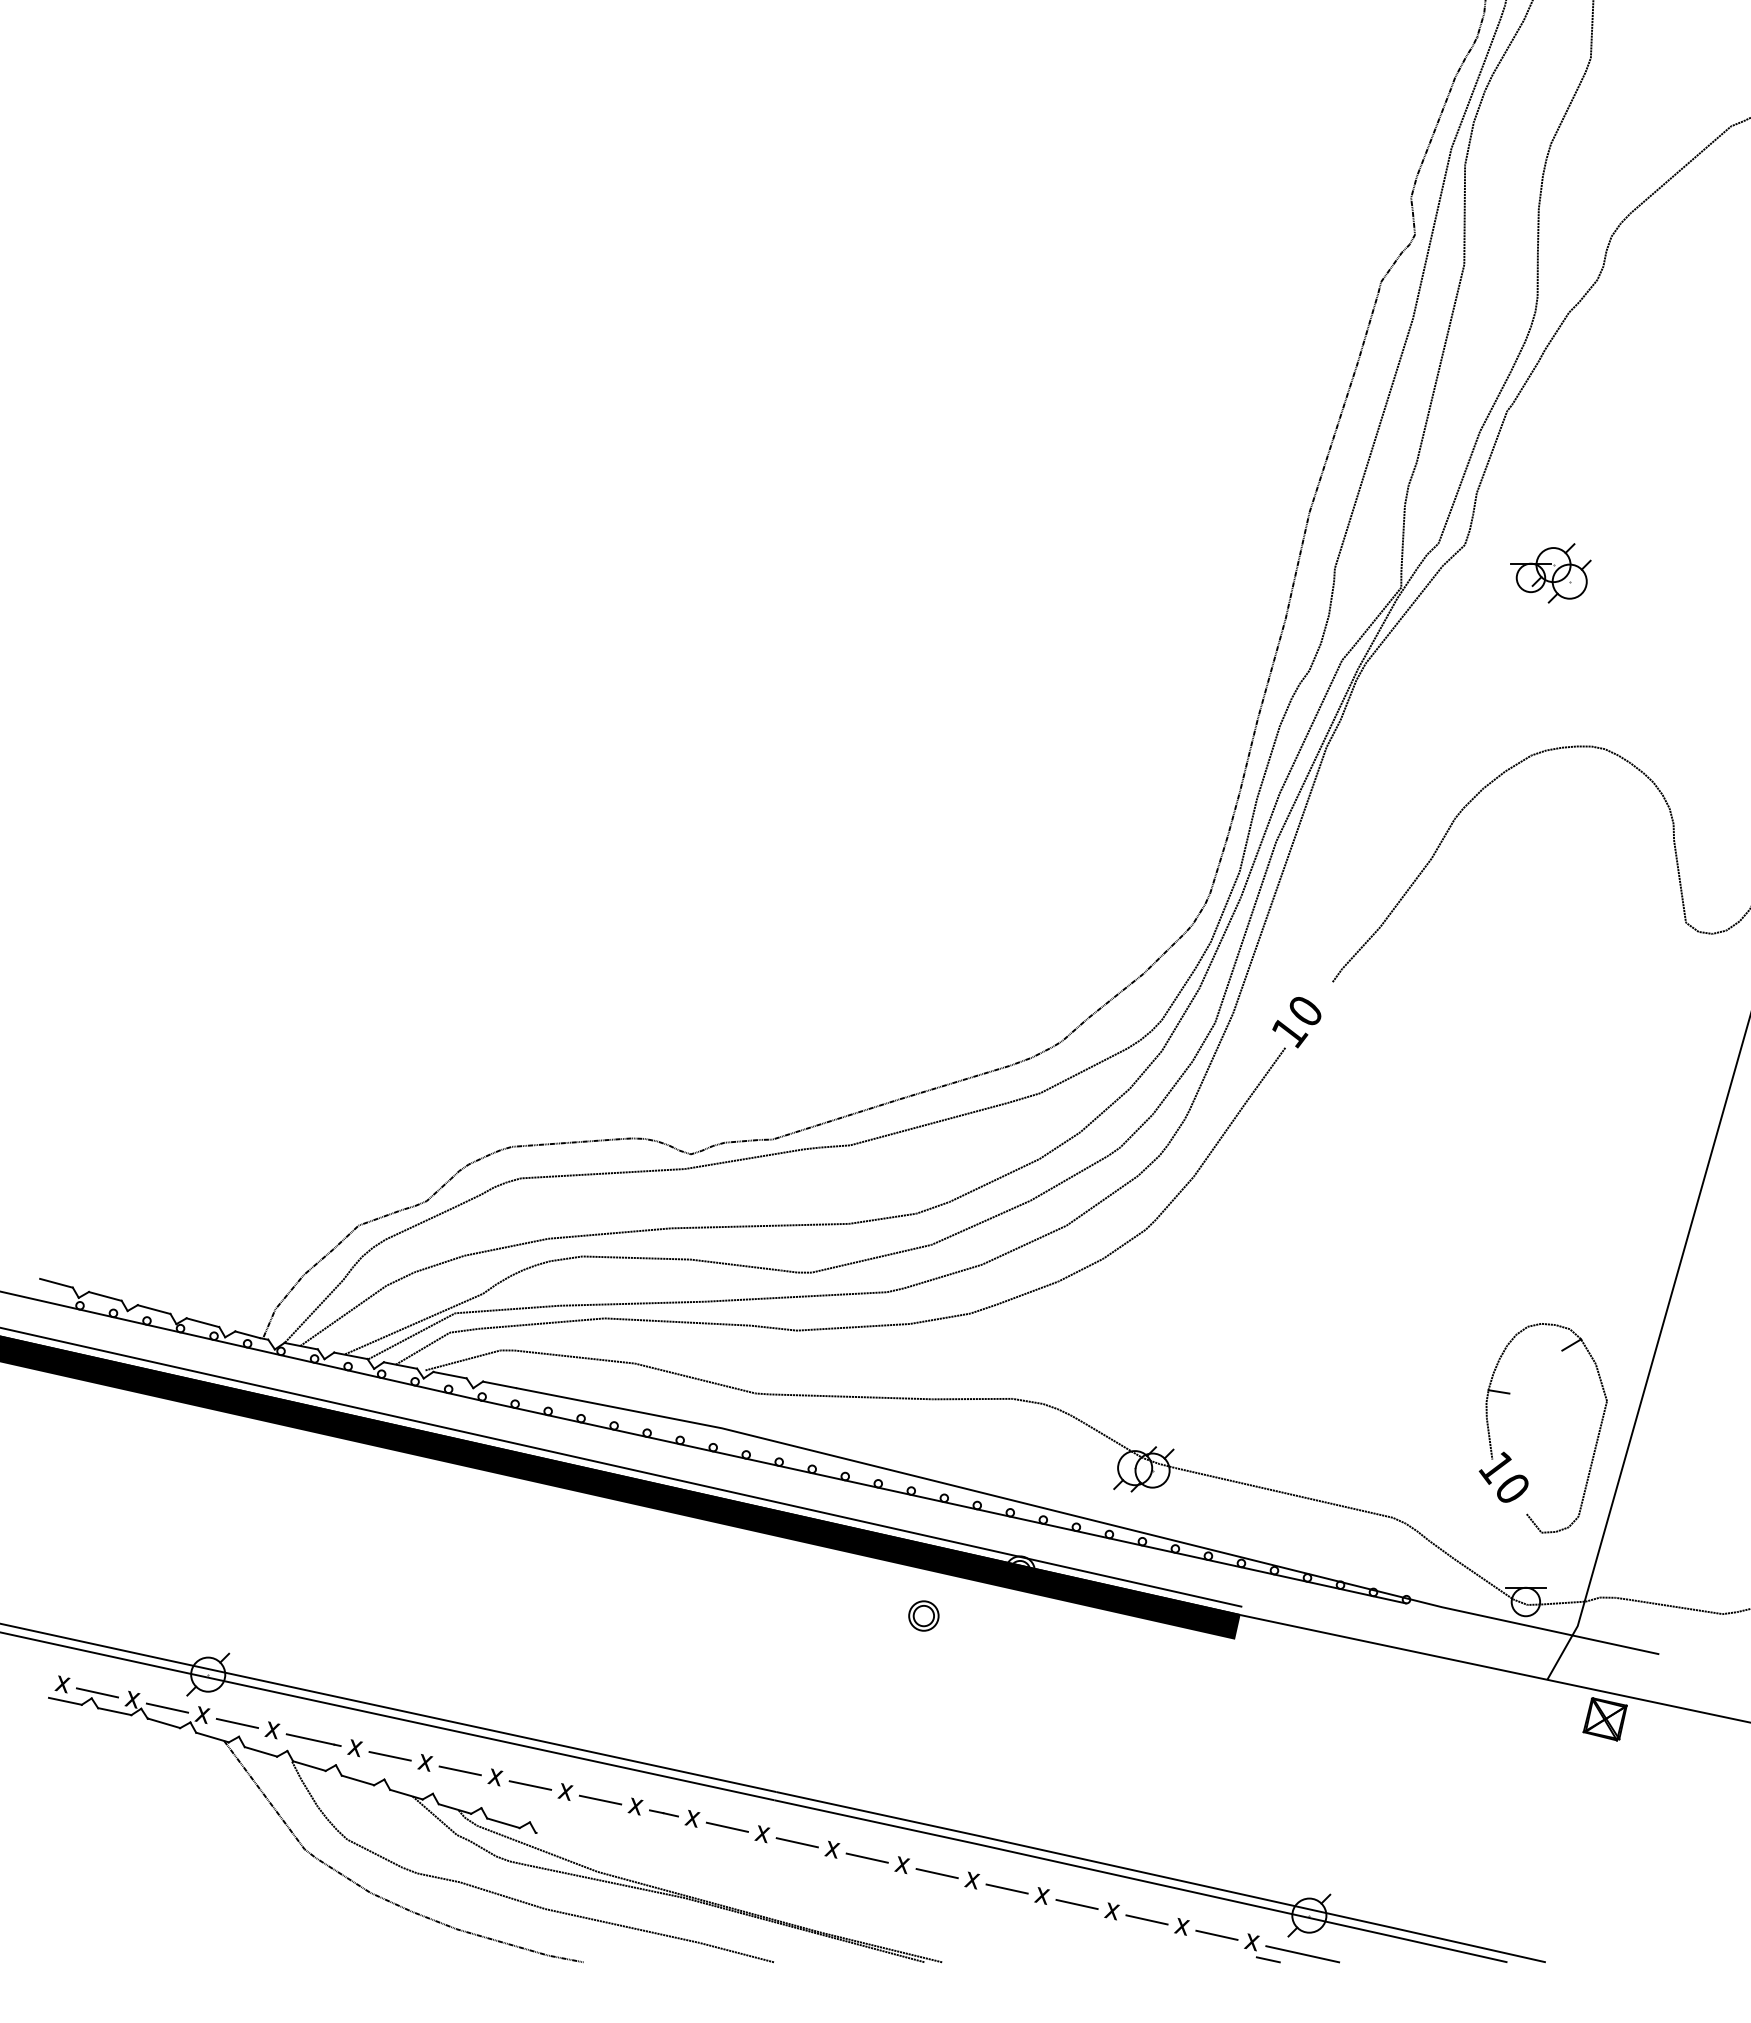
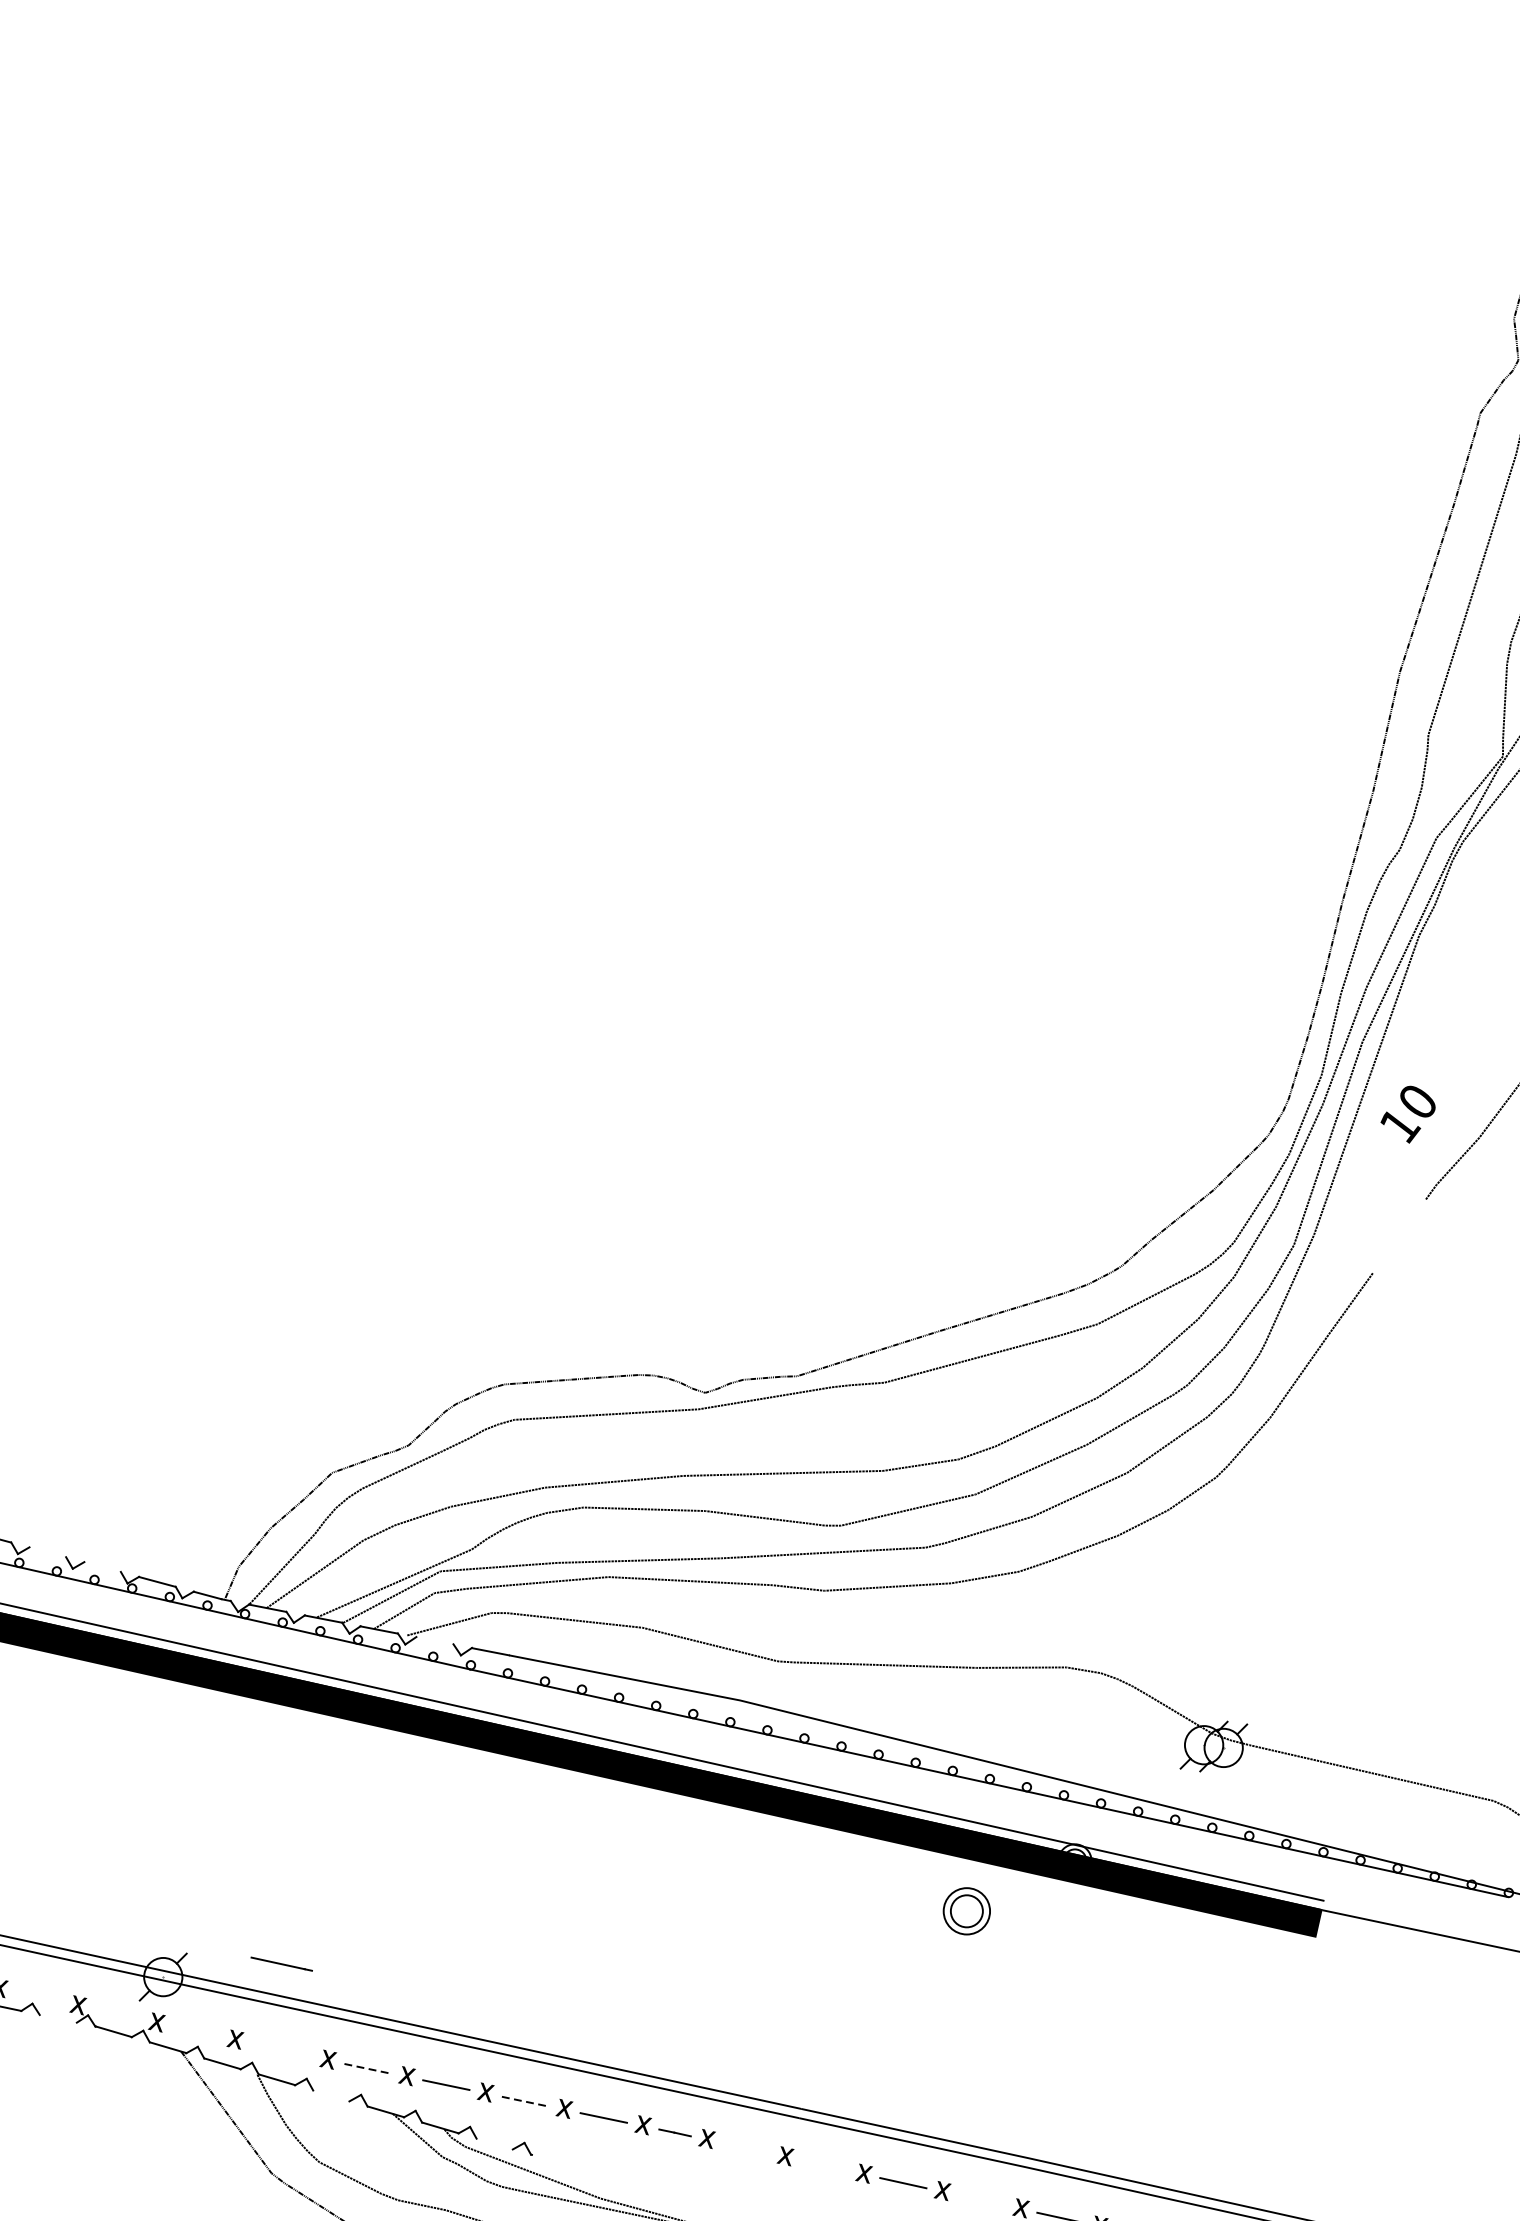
text: (1296, 1022) -> (1407, 1114), moved
line: (104, 1296) -> (46, 1552), removed
line: (153, 1309) -> (101, 1567), removed
line: (449, 1375) -> (434, 1641), removed
part: (923, 1615) -> (966, 1910), size x1.4
line: (97, 1692) -> (38, 1997), removed
line: (167, 1707) -> (117, 2013), removed
line: (114, 1711) -> (58, 2018), removed
line: (236, 1723) -> (195, 2031), removed
line: (313, 1739) -> (281, 1963), moved
line: (390, 1756) -> (367, 2069), solid -> dashed
line: (357, 1780) -> (330, 2095), removed
line: (530, 1785) -> (525, 2101), solid -> dashed
line: (503, 1823) -> (494, 2144), removed
line: (726, 1826) -> (745, 2147), removed
line: (796, 1842) -> (823, 2165), removed
line: (936, 1873) -> (981, 2200), removed

